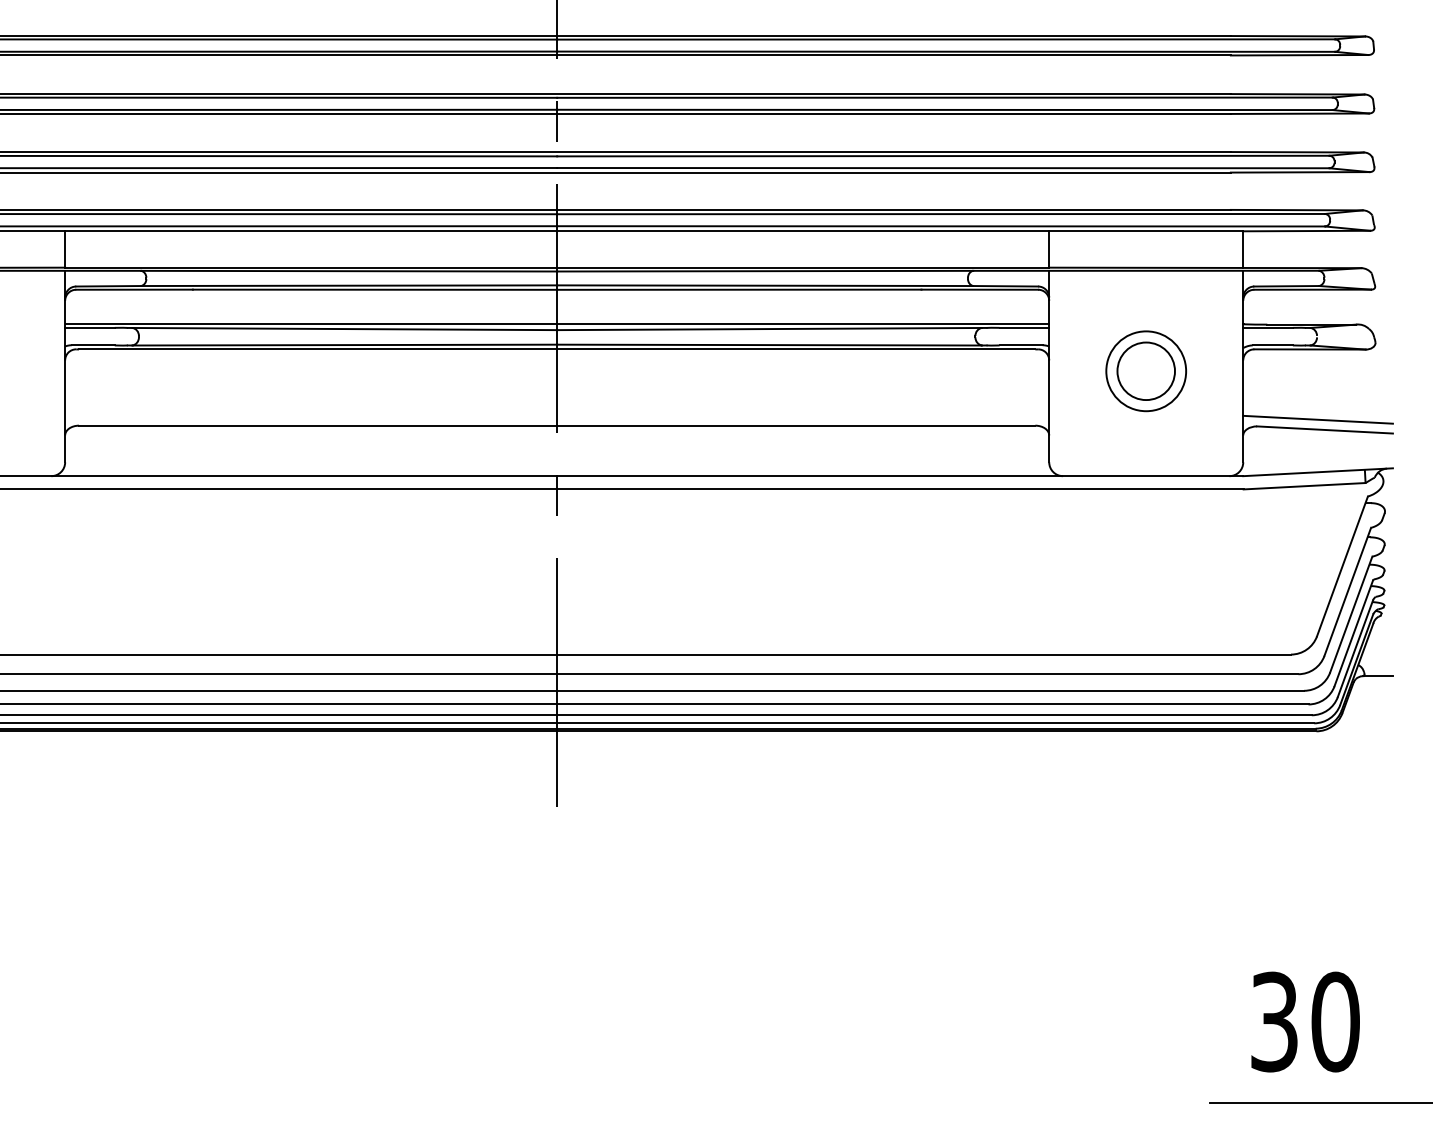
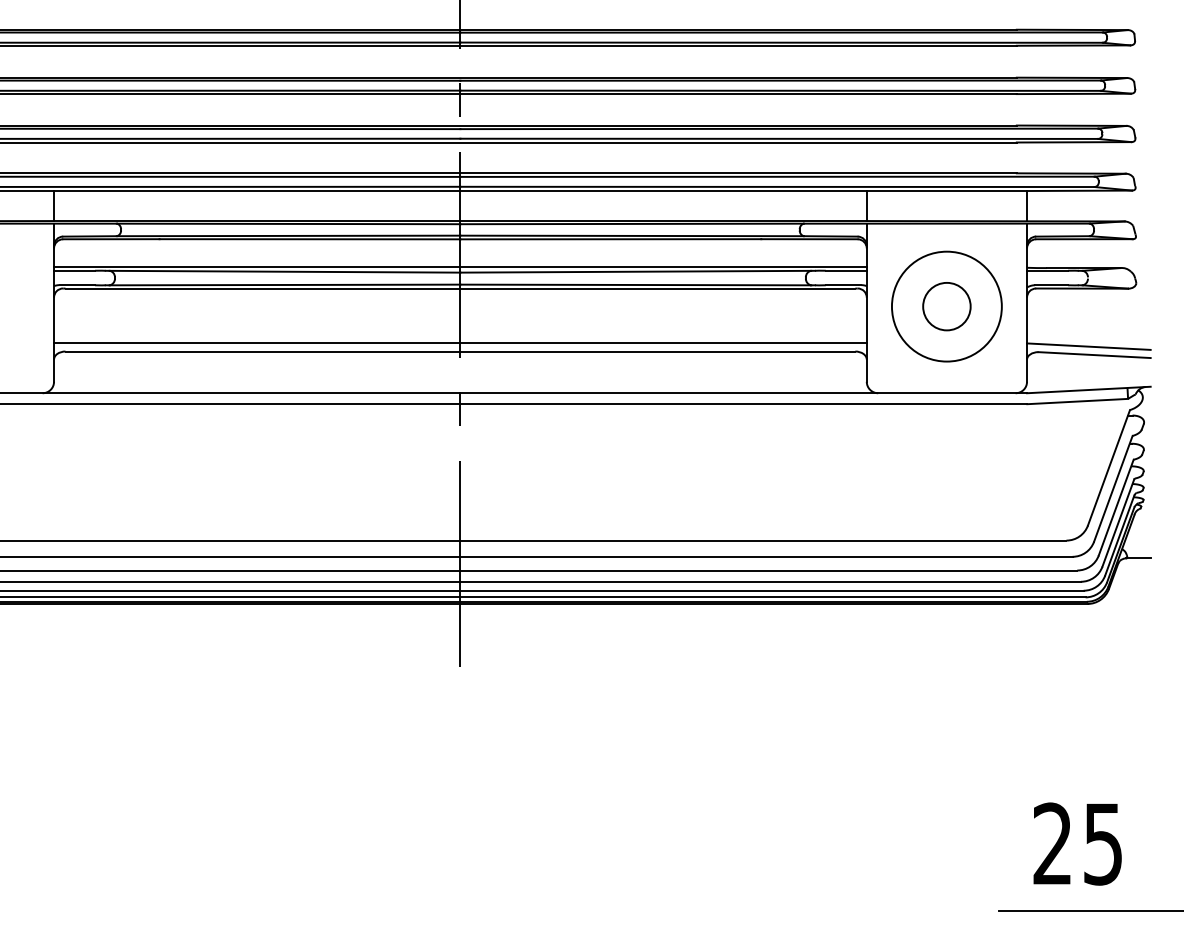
circle: (1145, 370) -> (946, 305), size x1.67
line: (557, 415) -> (460, 343), added
text: (1305, 1021) -> (1078, 843), 30 -> 25

